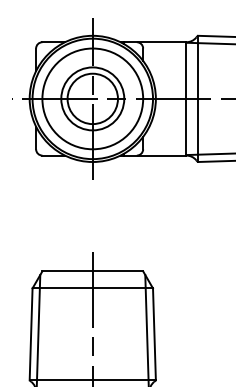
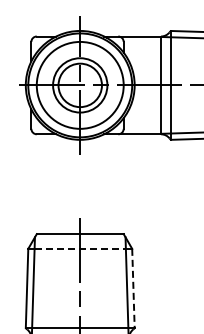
line: (93, 287) -> (80, 248), solid -> dashed
line: (154, 334) -> (133, 288), solid -> dashed

